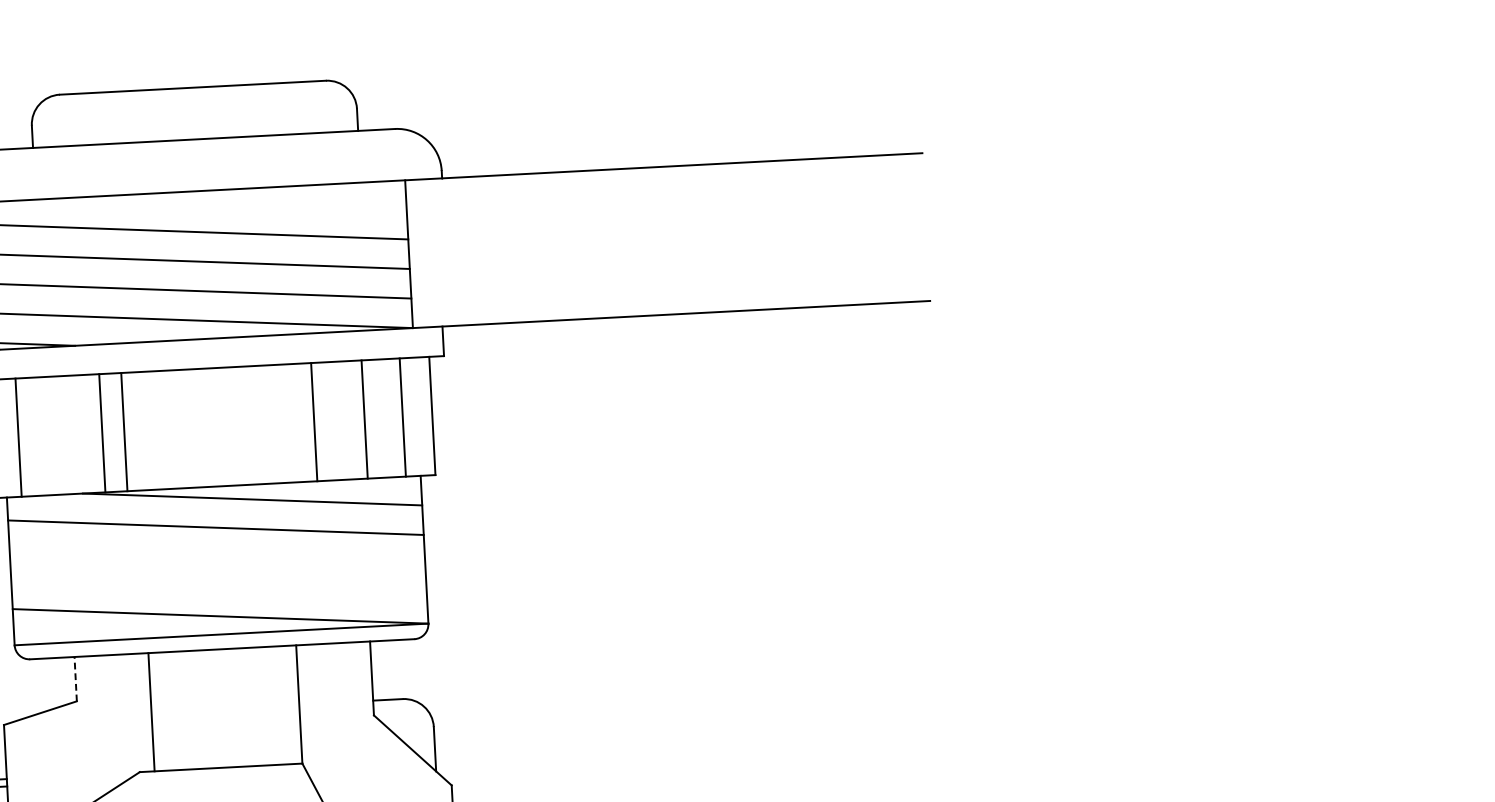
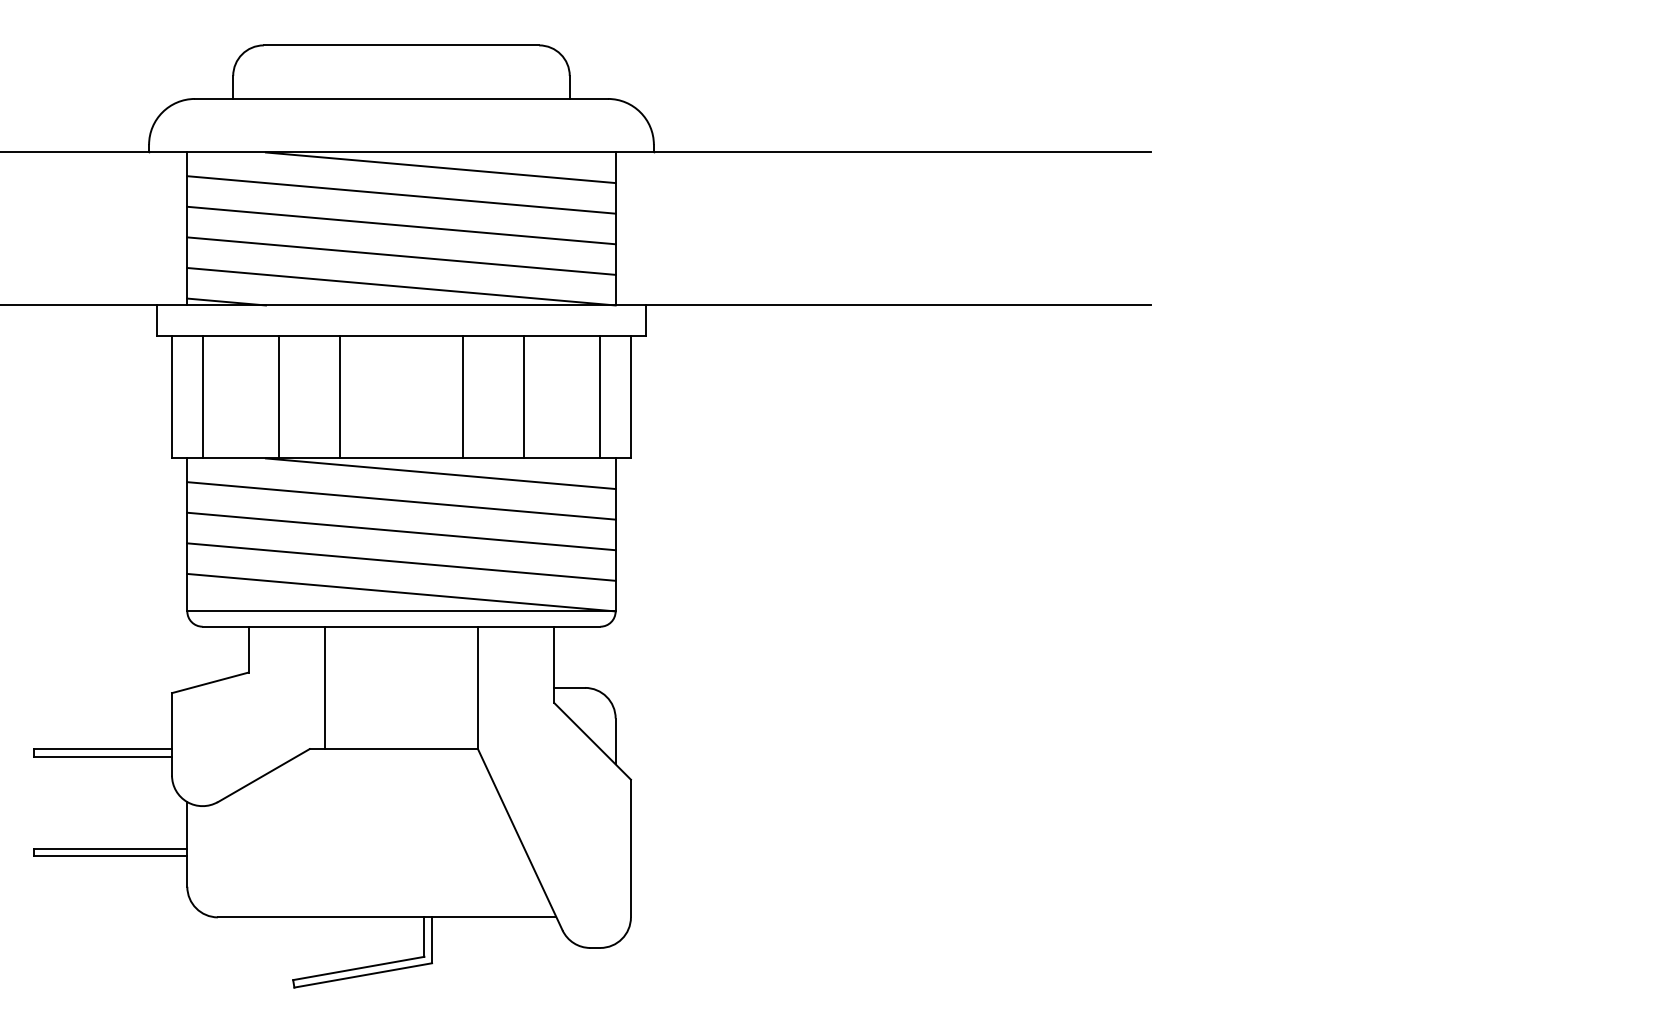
line: (236, 203) -> (440, 167), added
line: (364, 419) -> (523, 397), moved
line: (314, 422) -> (462, 397), moved
line: (124, 432) -> (279, 397), moved
line: (102, 433) -> (340, 397), moved
line: (217, 557) -> (401, 531), added
line: (219, 586) -> (401, 561), added
line: (75, 679) -> (248, 649), dashed -> solid

